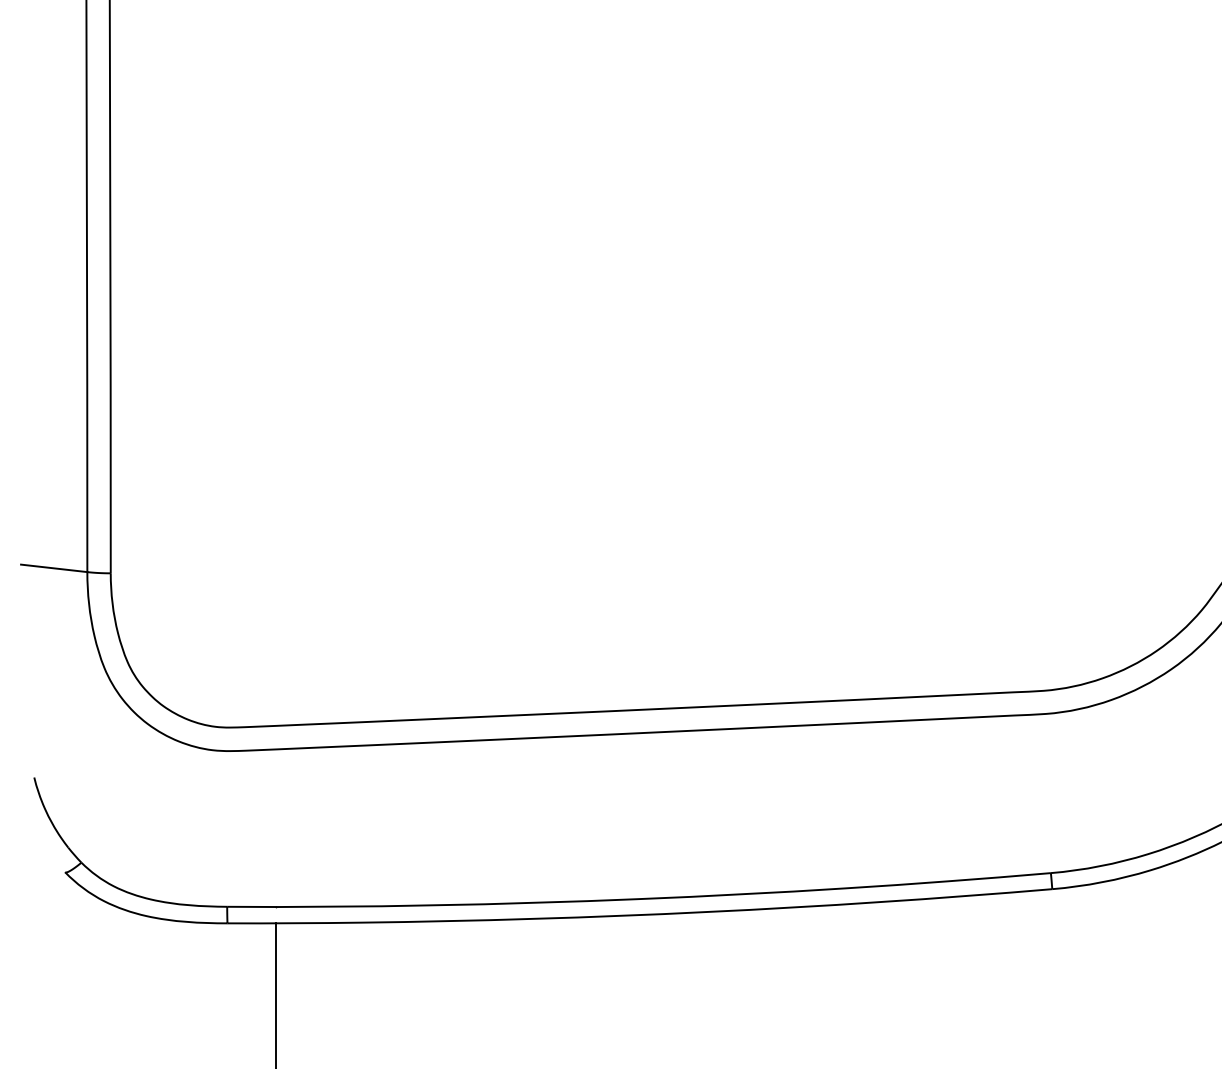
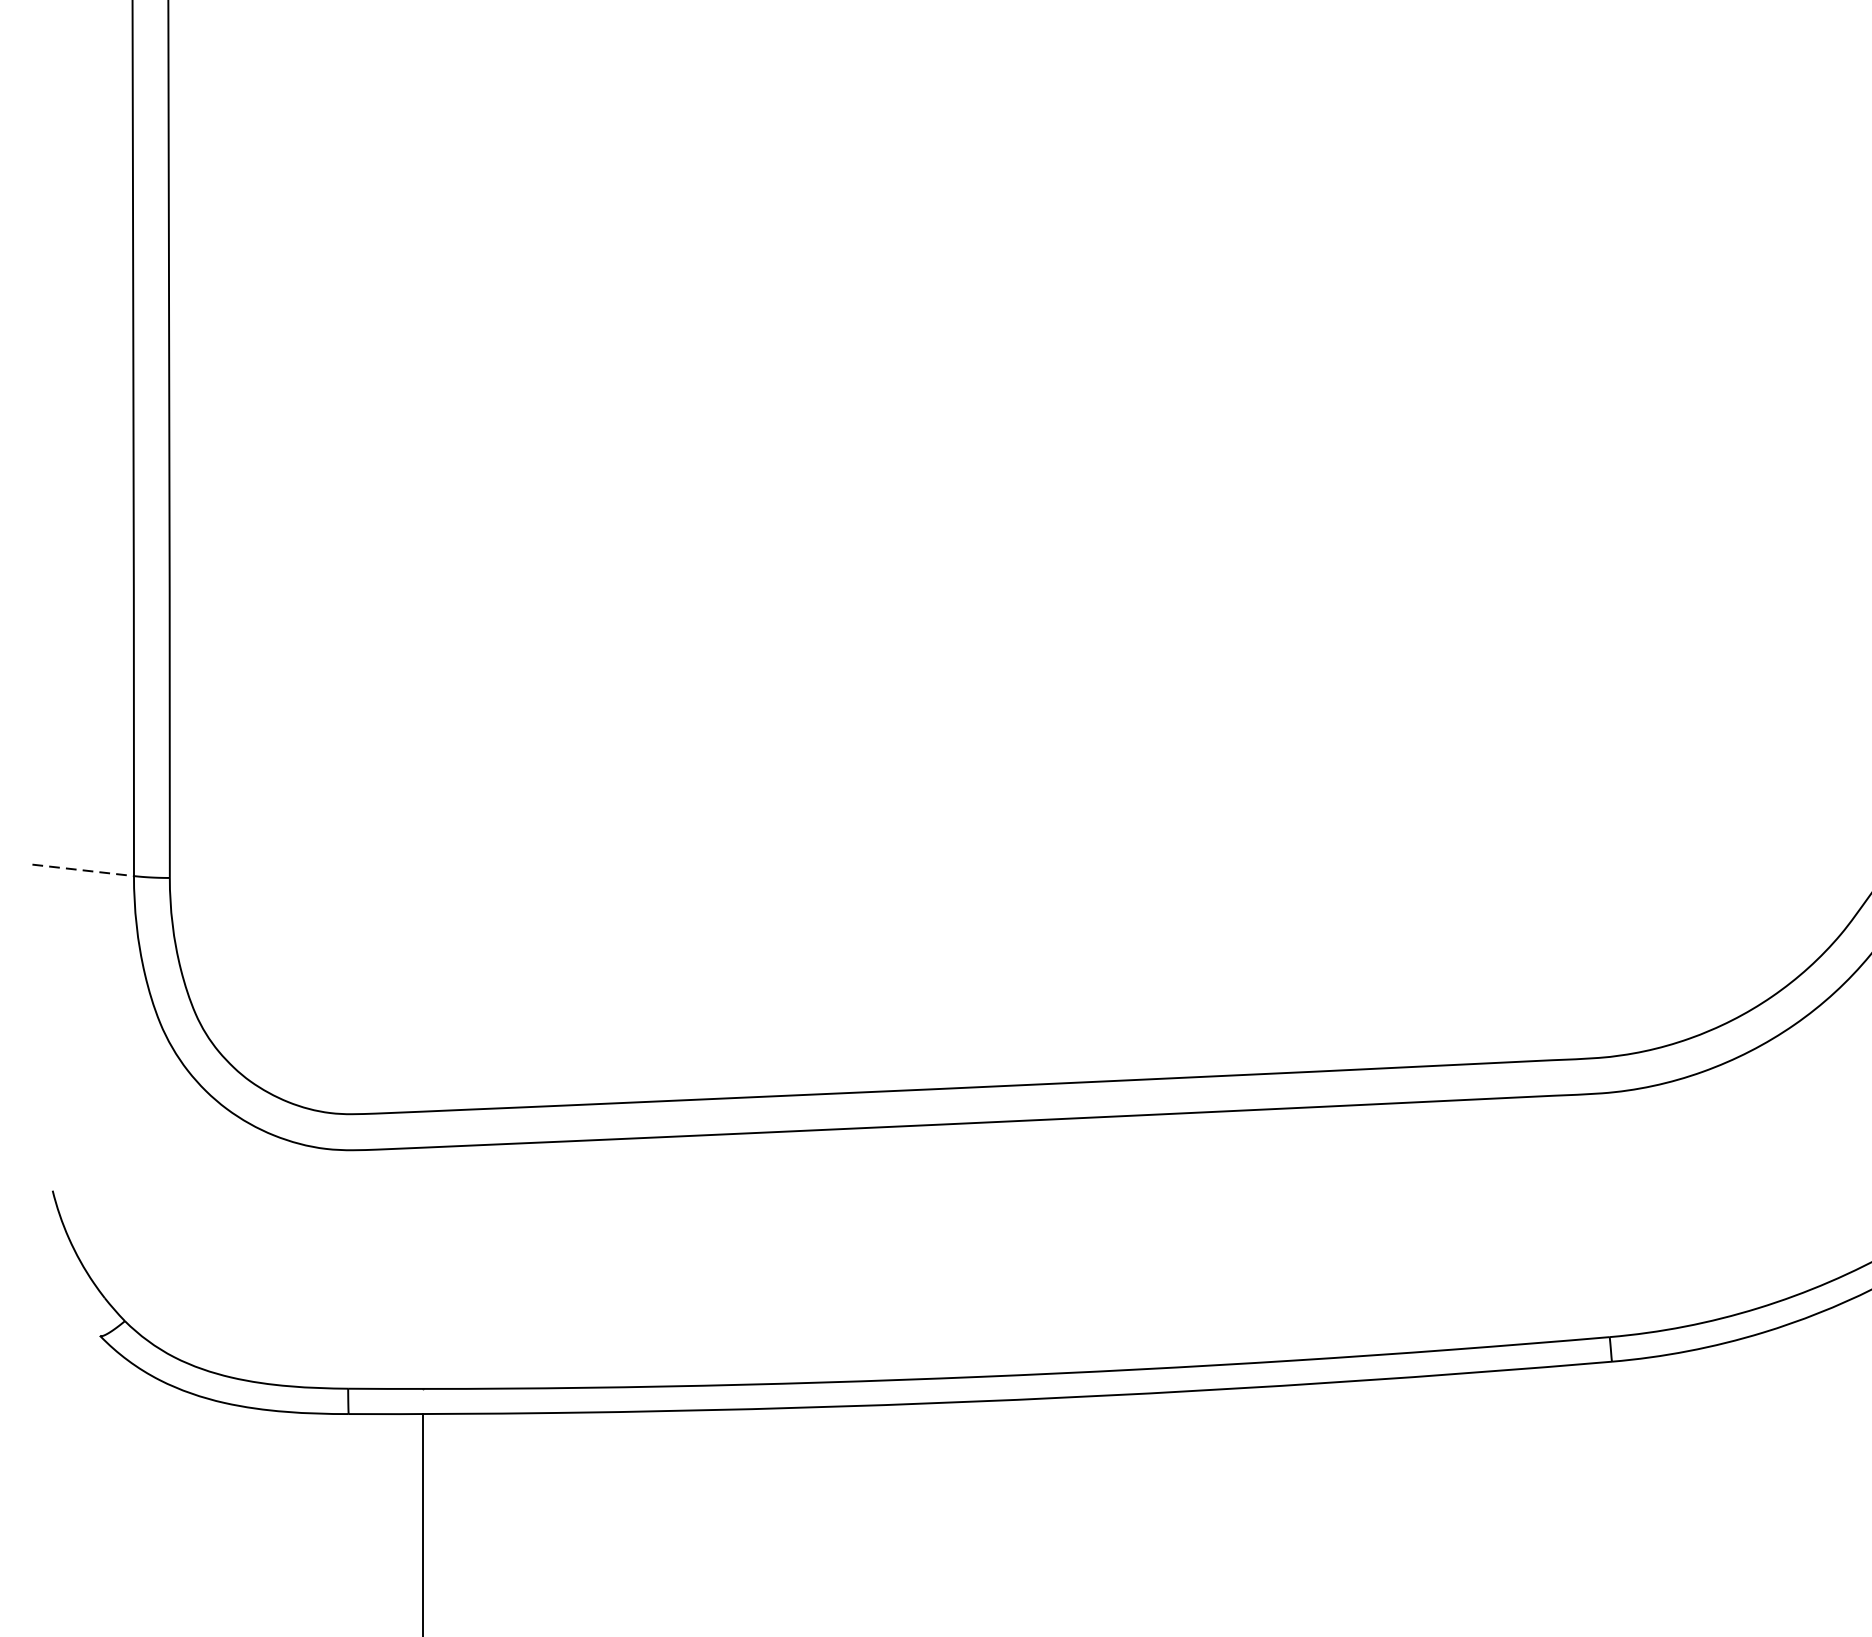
line: (54, 568) -> (83, 870), solid -> dashed

